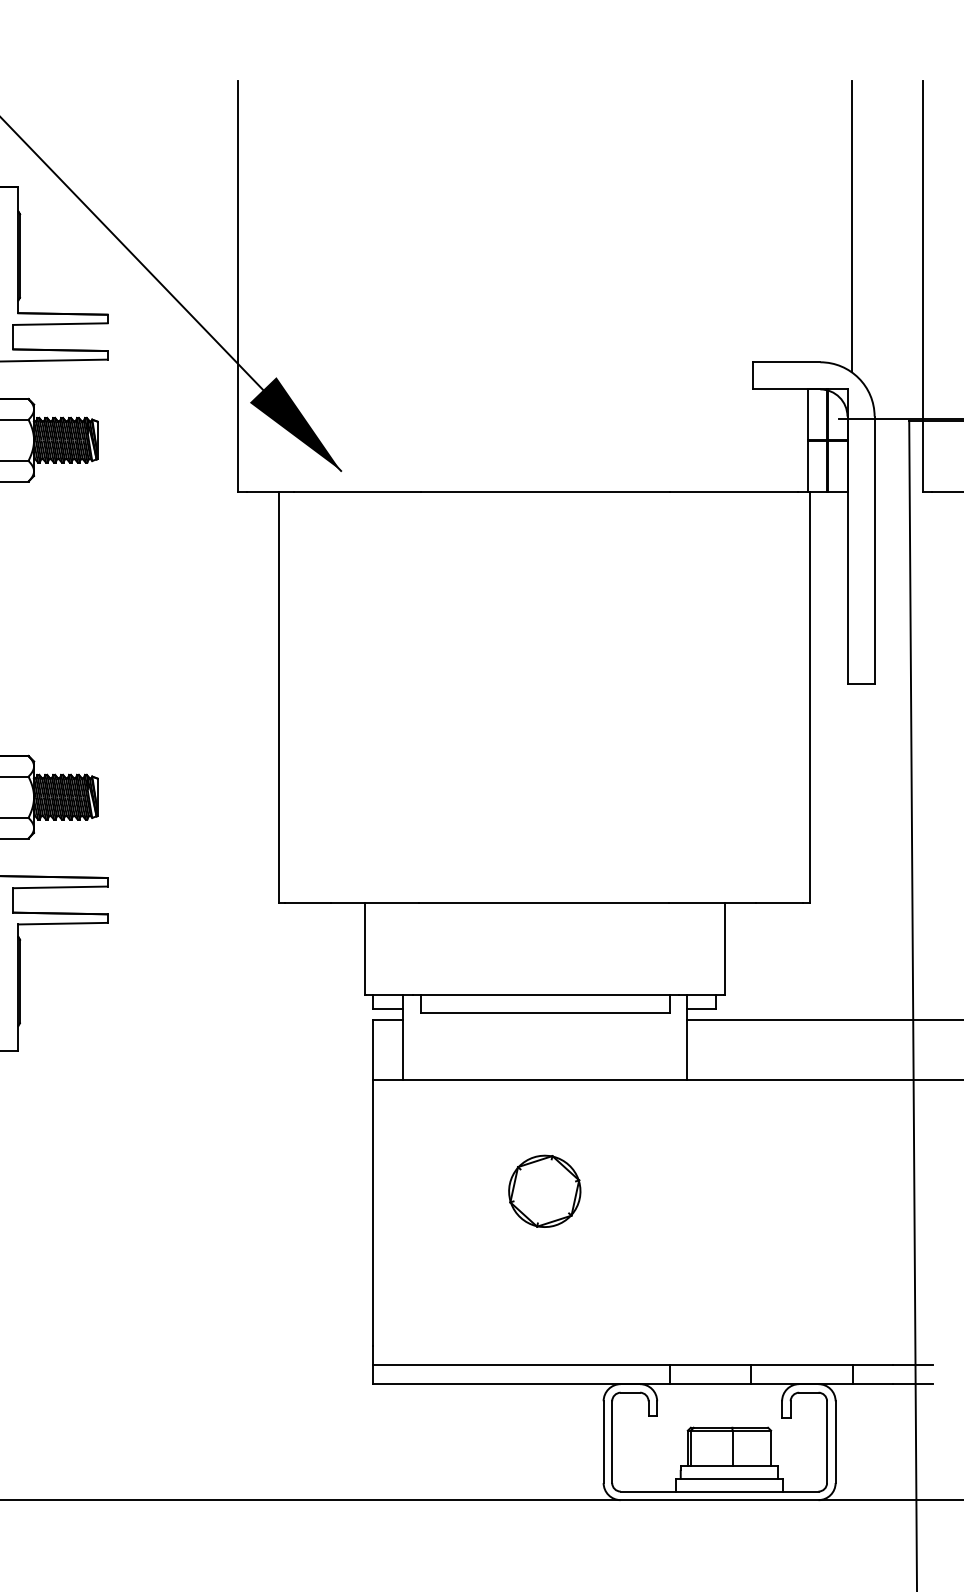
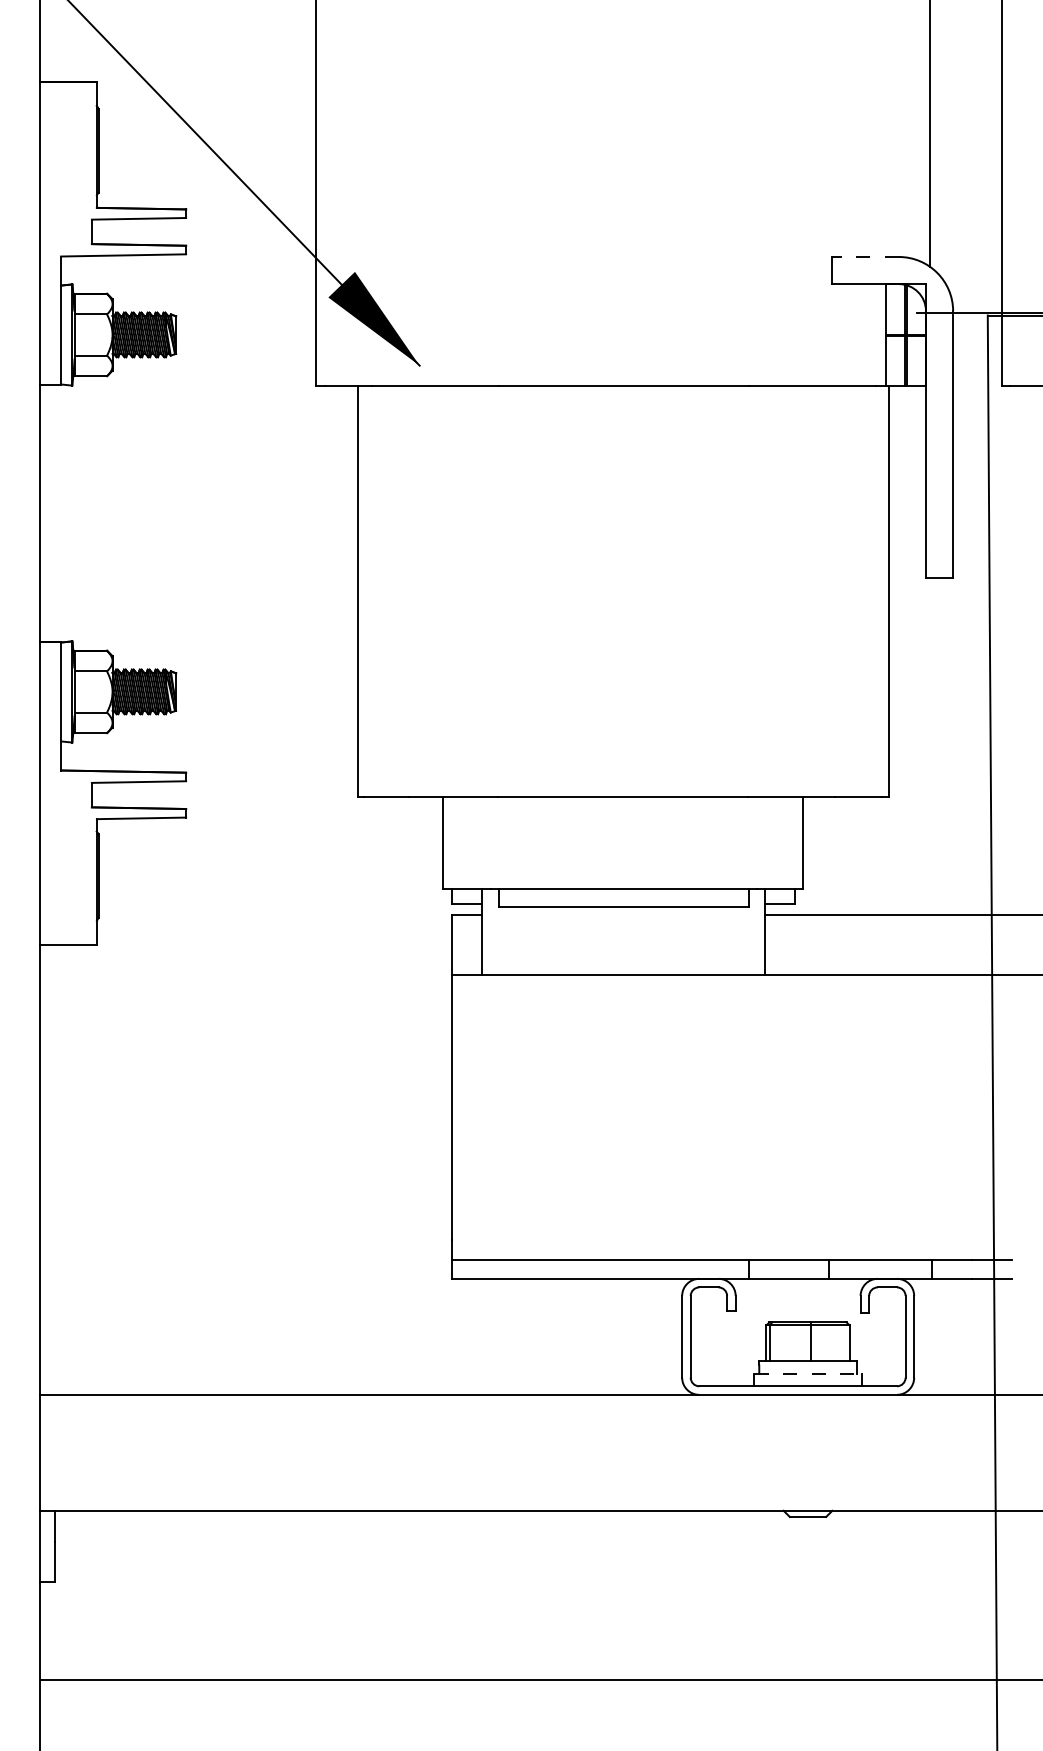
line: (786, 361) -> (865, 256), solid -> dashed
part: (543, 1190) -> (622, 1085), removed
line: (729, 1479) -> (808, 1374), solid -> dashed

